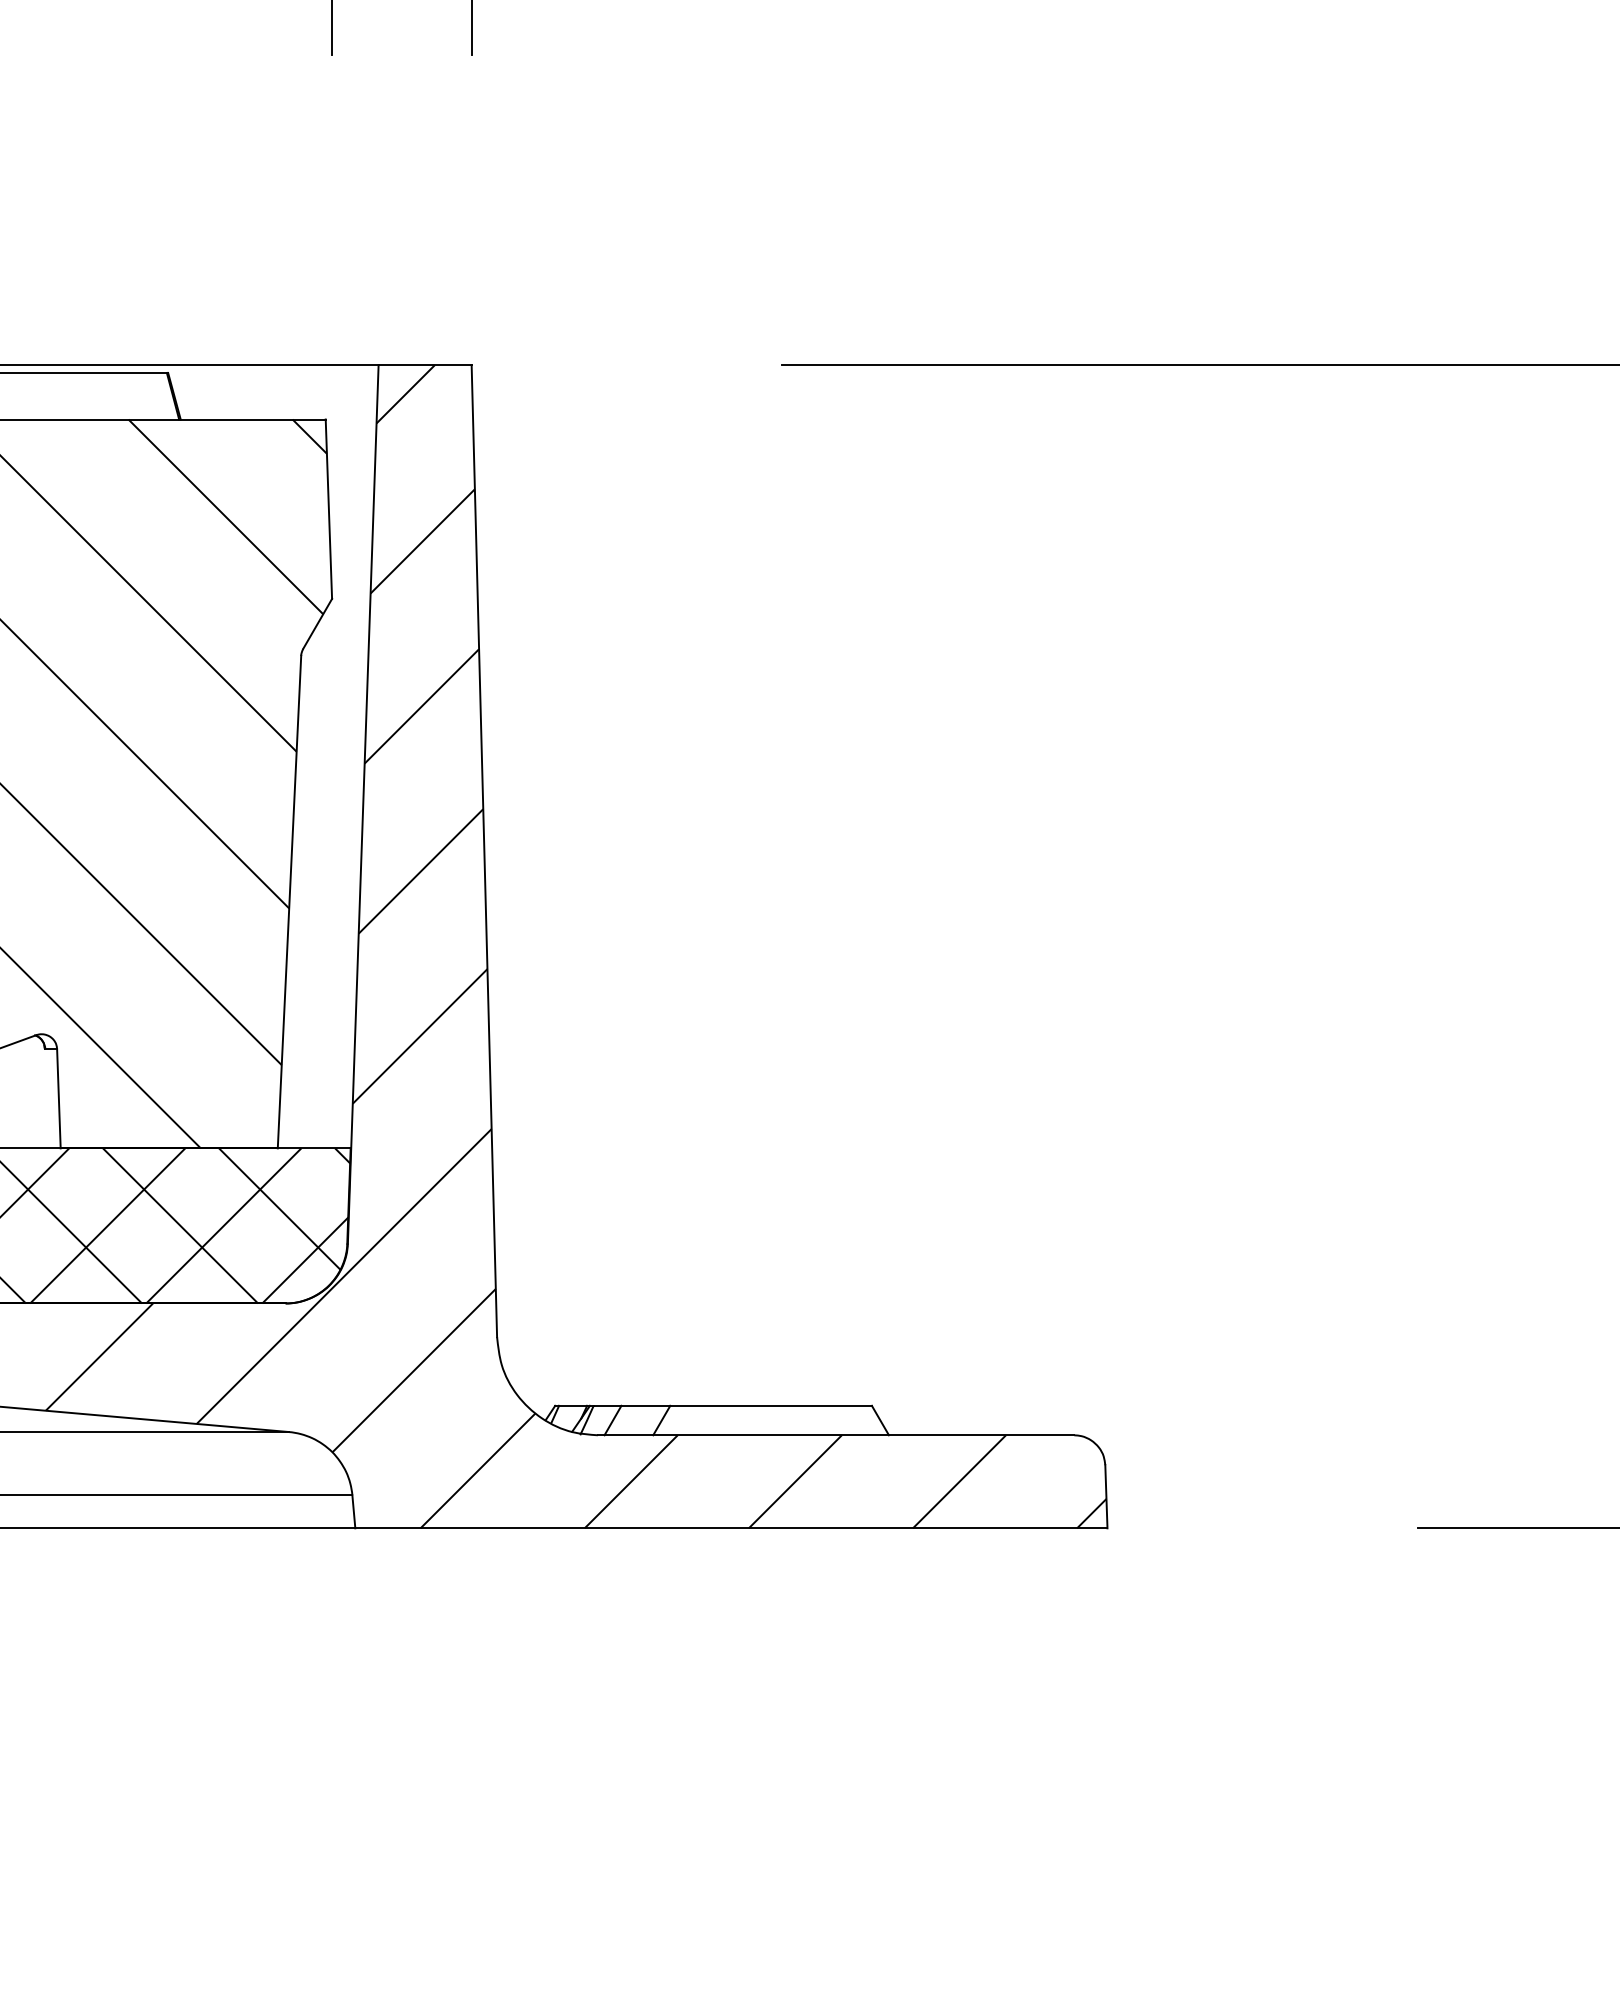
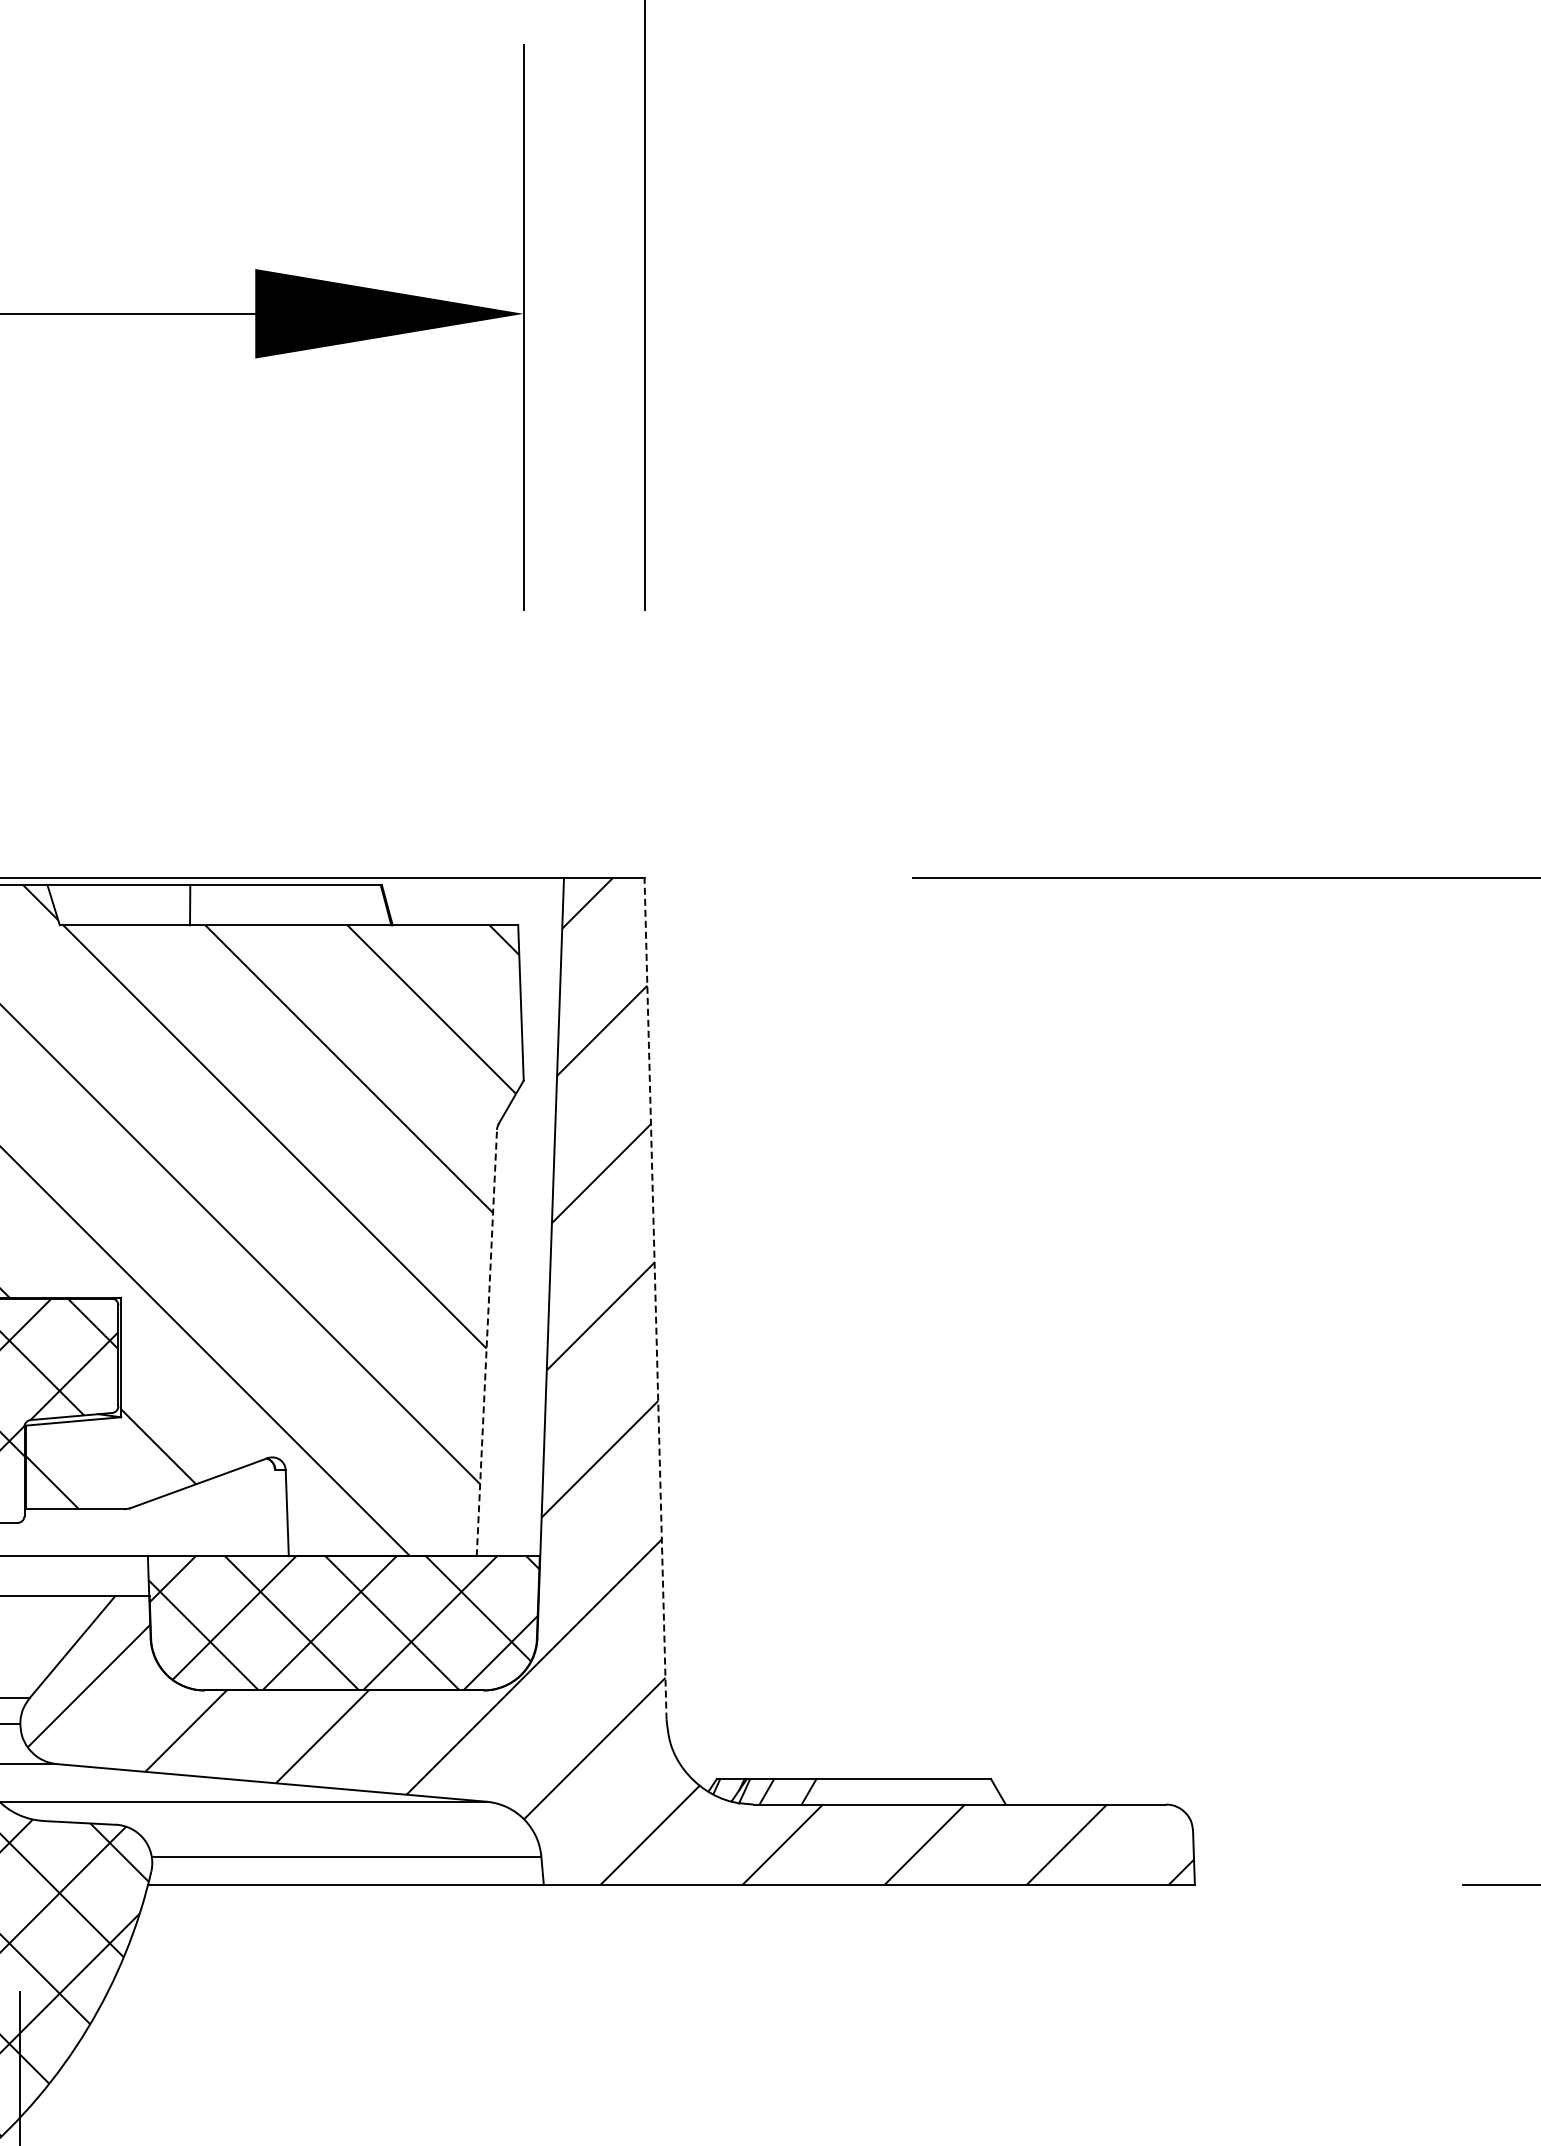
line: (484, 850) -> (655, 1298), solid -> dashed
line: (289, 901) -> (486, 1342), solid -> dashed

